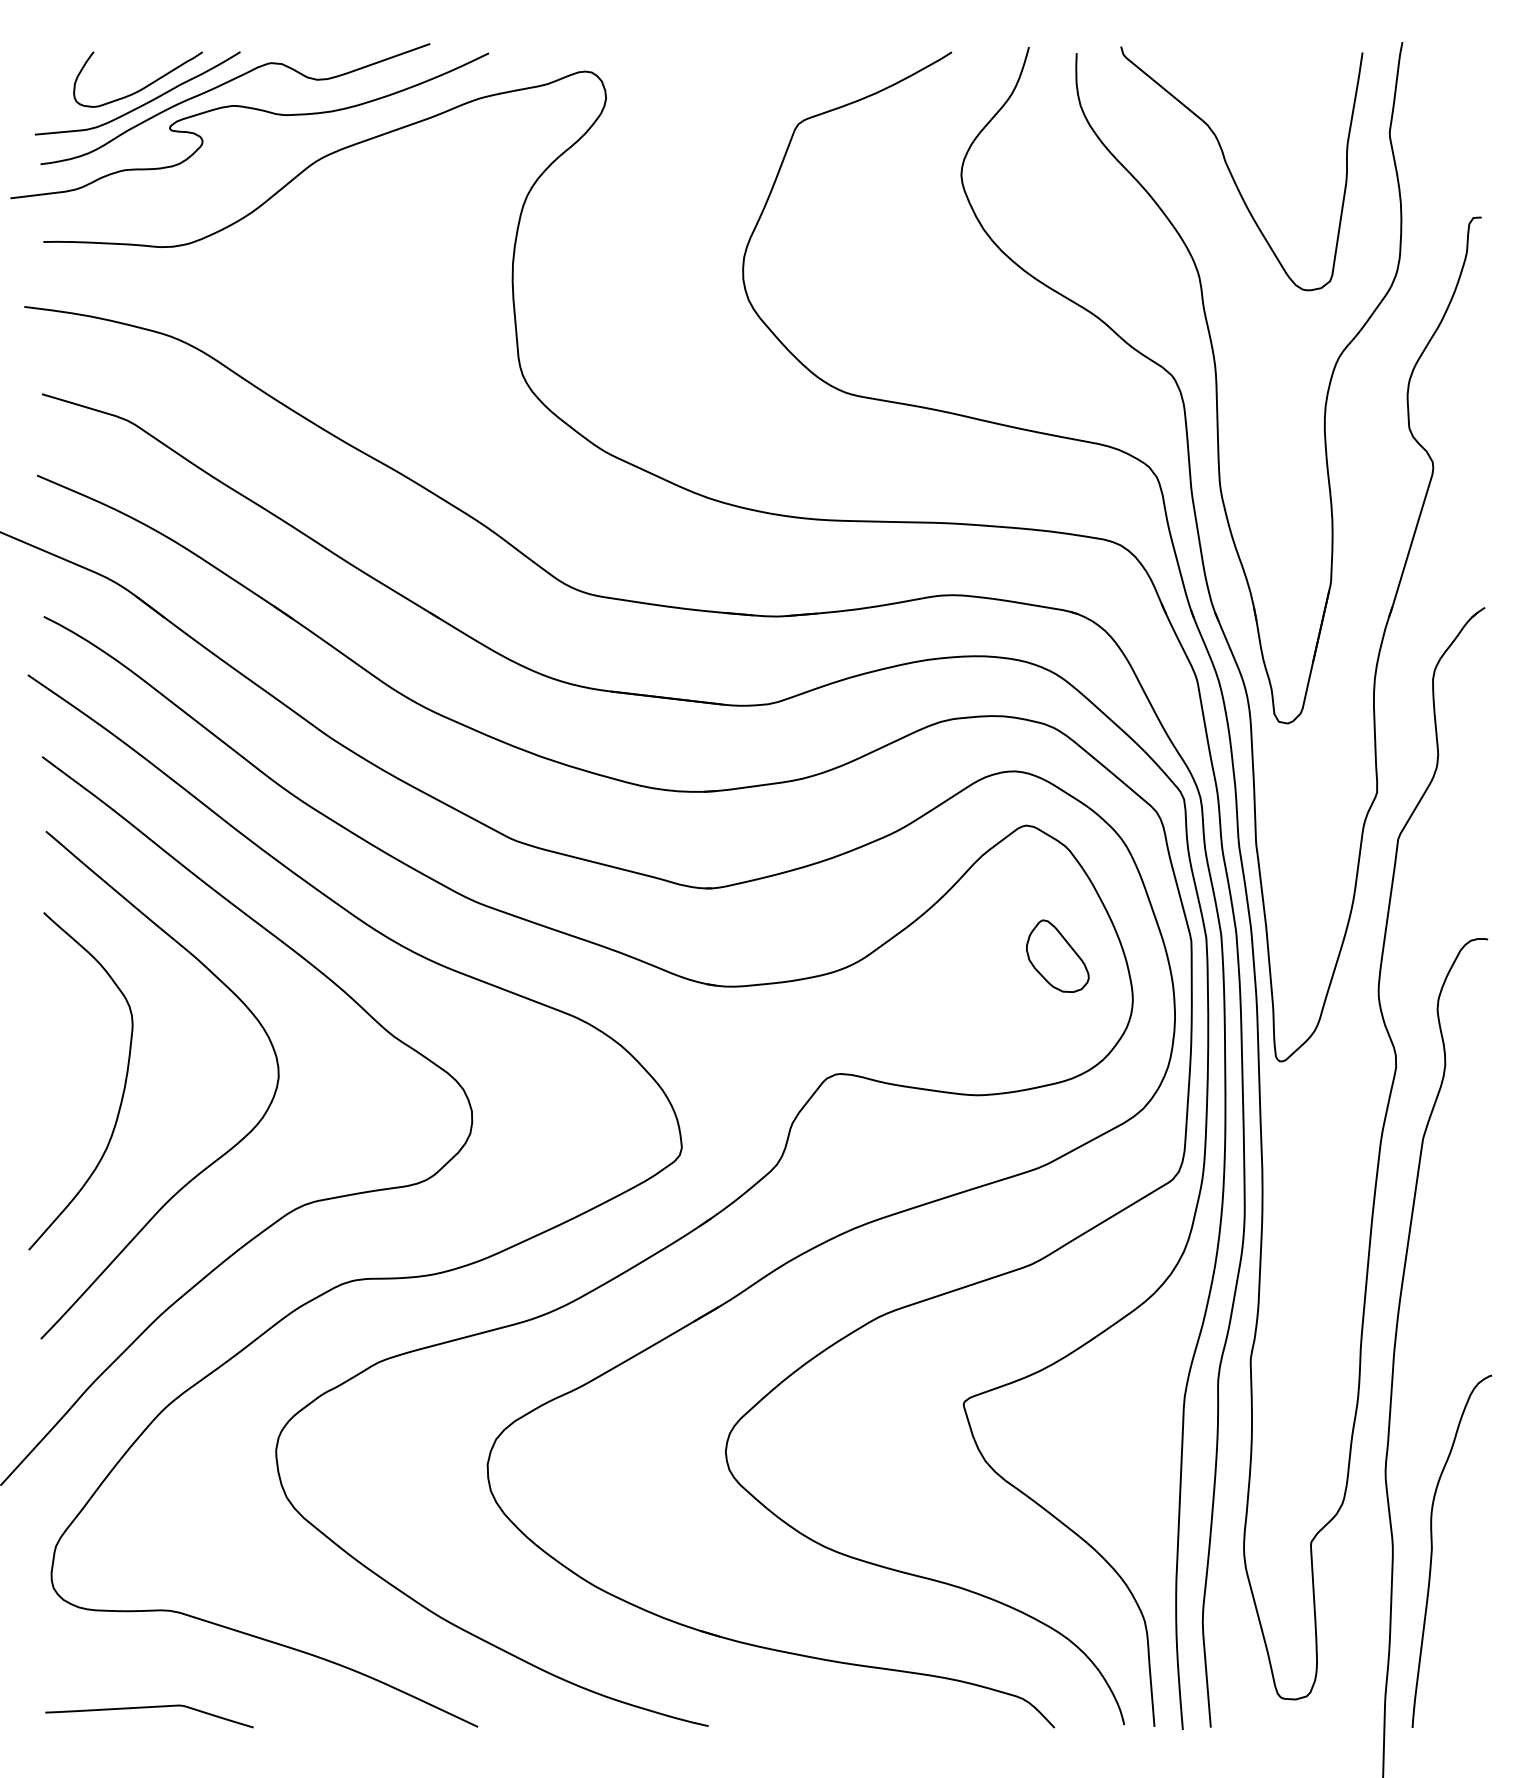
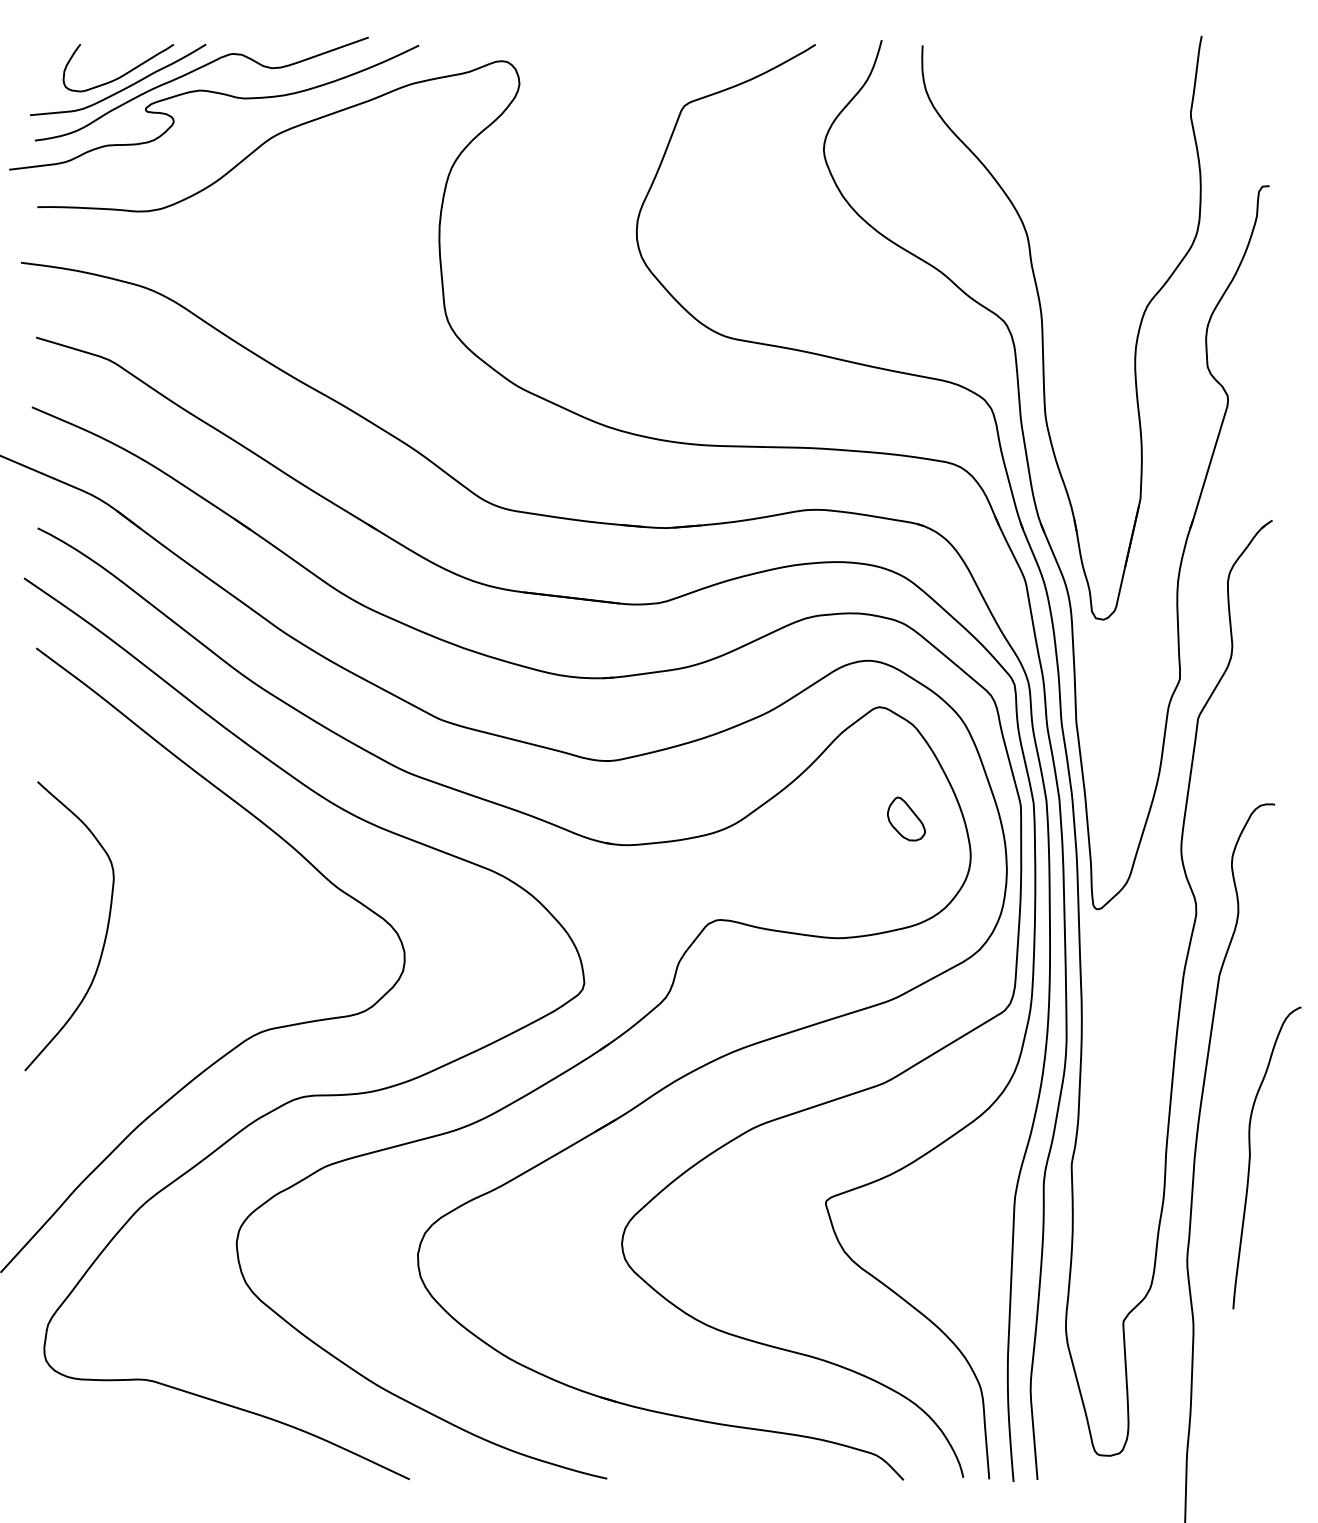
curve: (1232, 174) -> (1056, 149), removed
part: (1057, 955) -> (906, 818), size x0.7
curve: (215, 1159) -> (184, 993), removed
curve: (1432, 1550) -> (1250, 1157), moved
curve: (149, 1708) -> (128, 1463), removed

